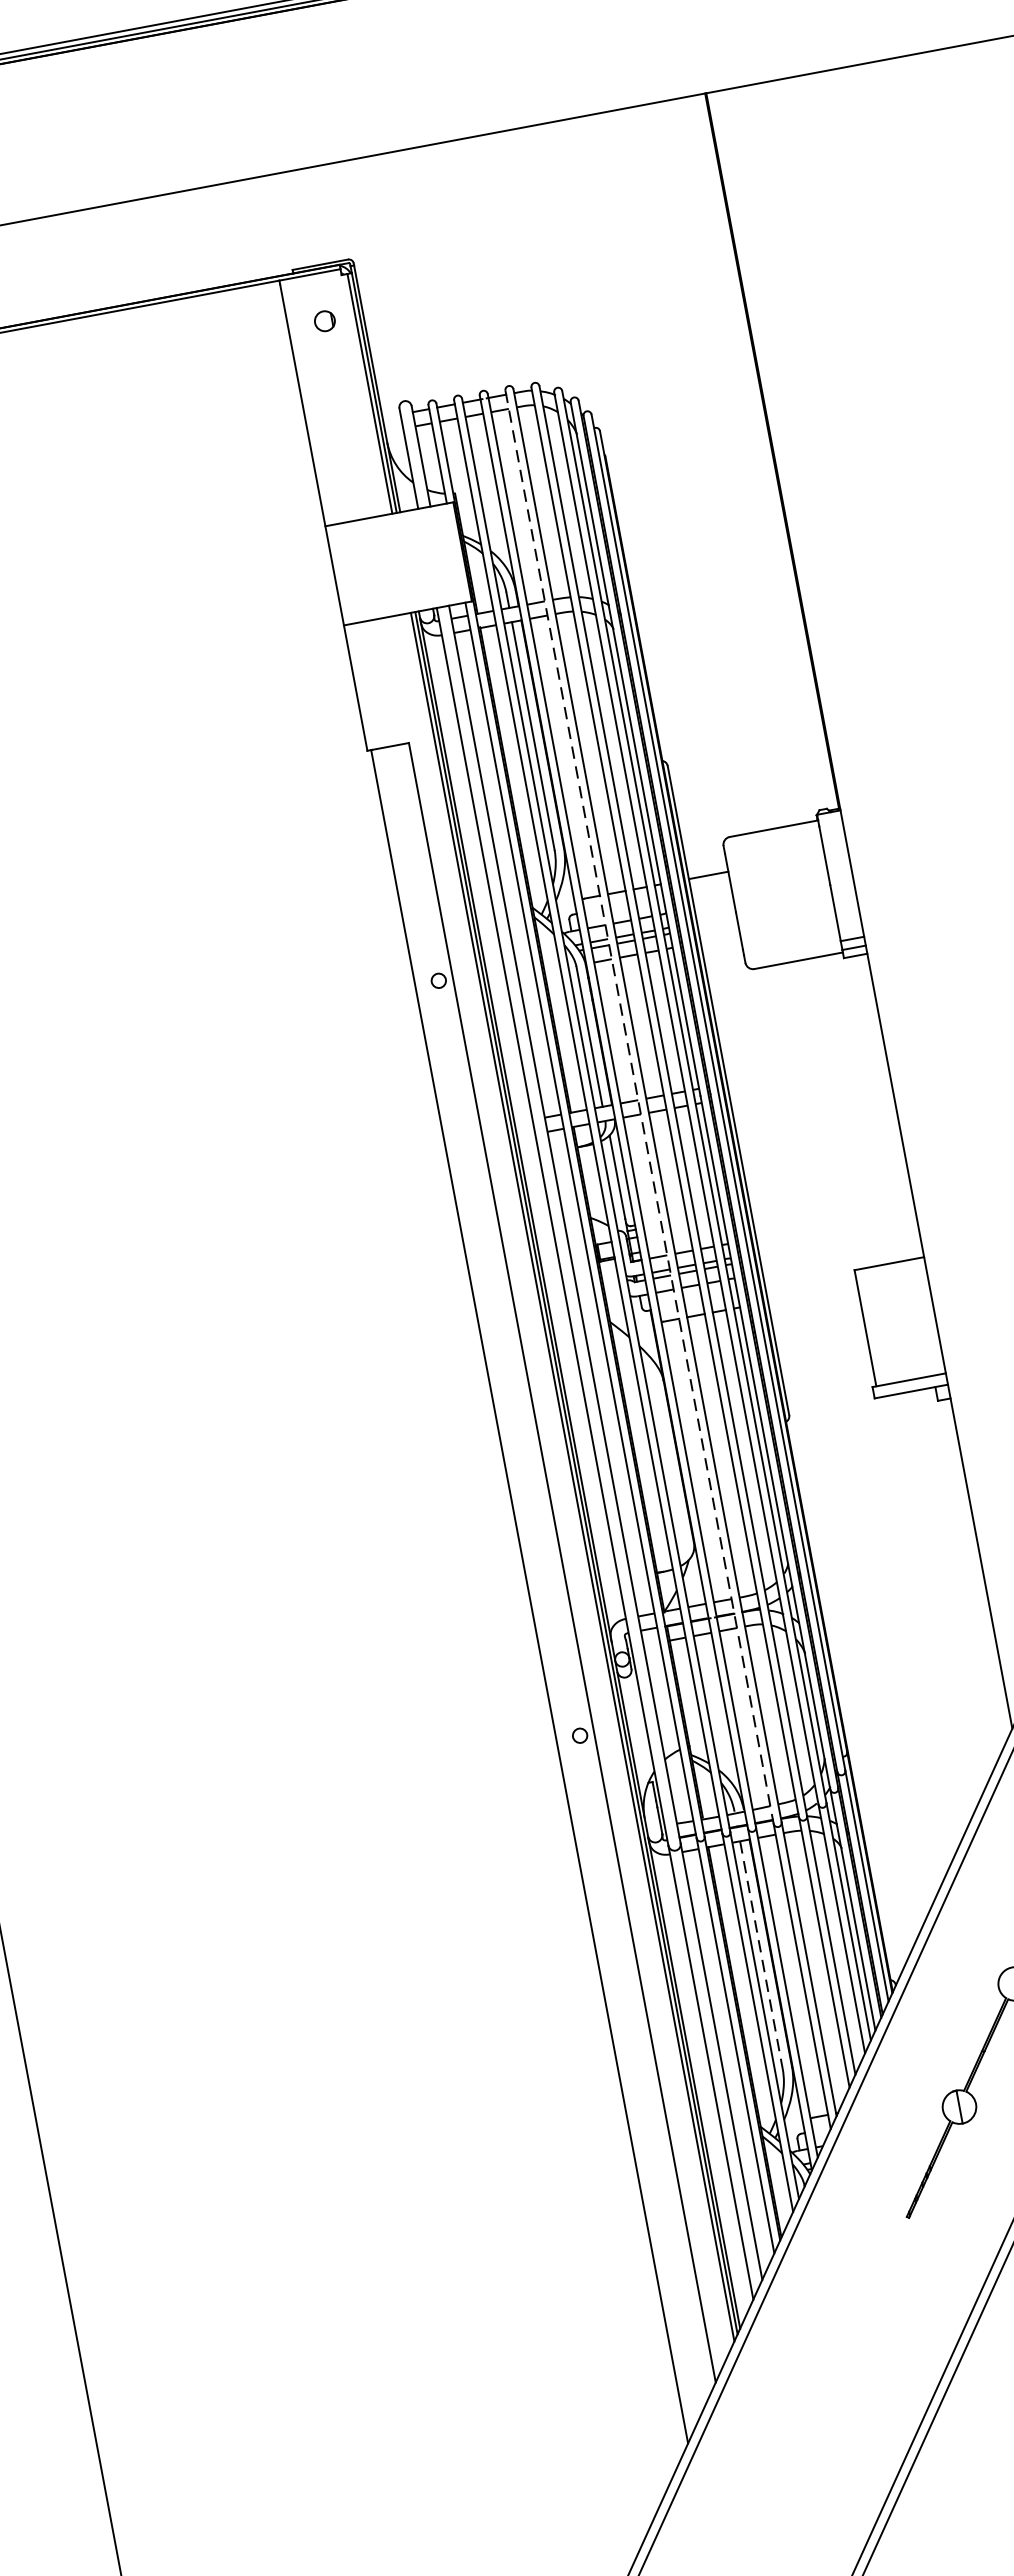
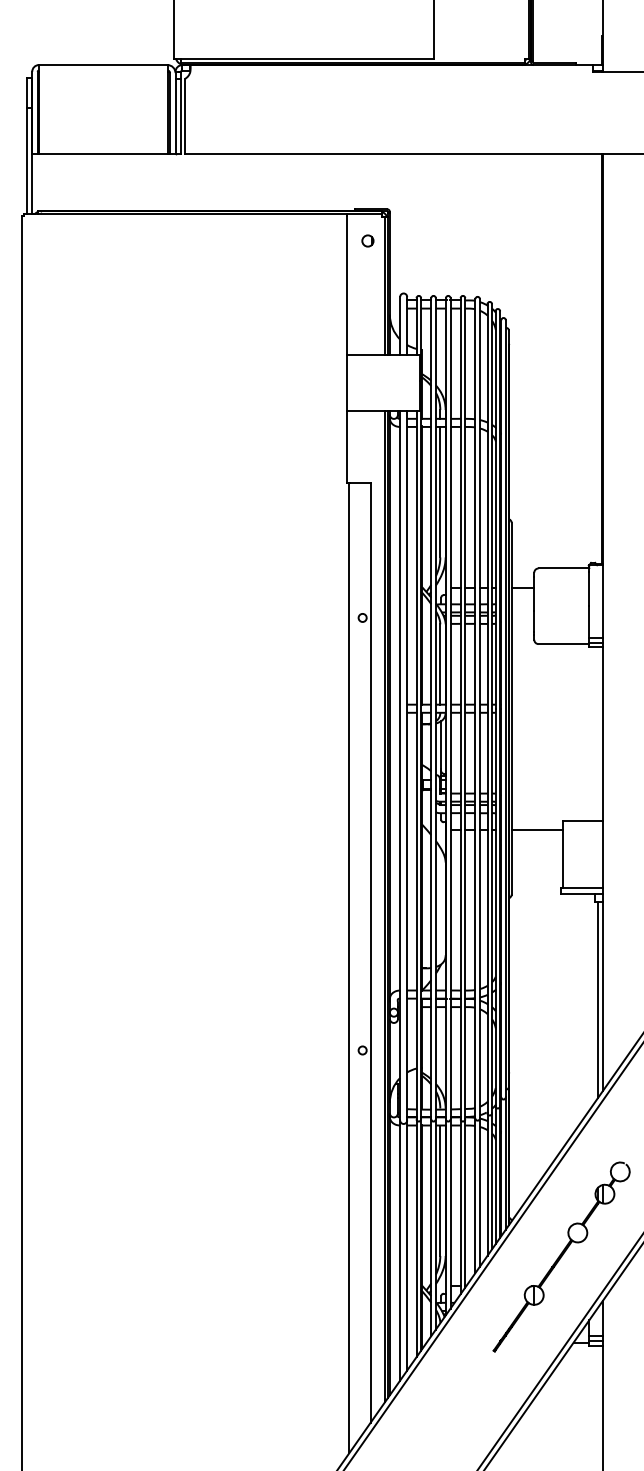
line: (639, 1106) -> (460, 708), dashed -> solid
line: (811, 1293) -> (536, 829), added
line: (975, 1569) -> (598, 999), added
line: (762, 1956) -> (440, 1191), dashed -> solid

